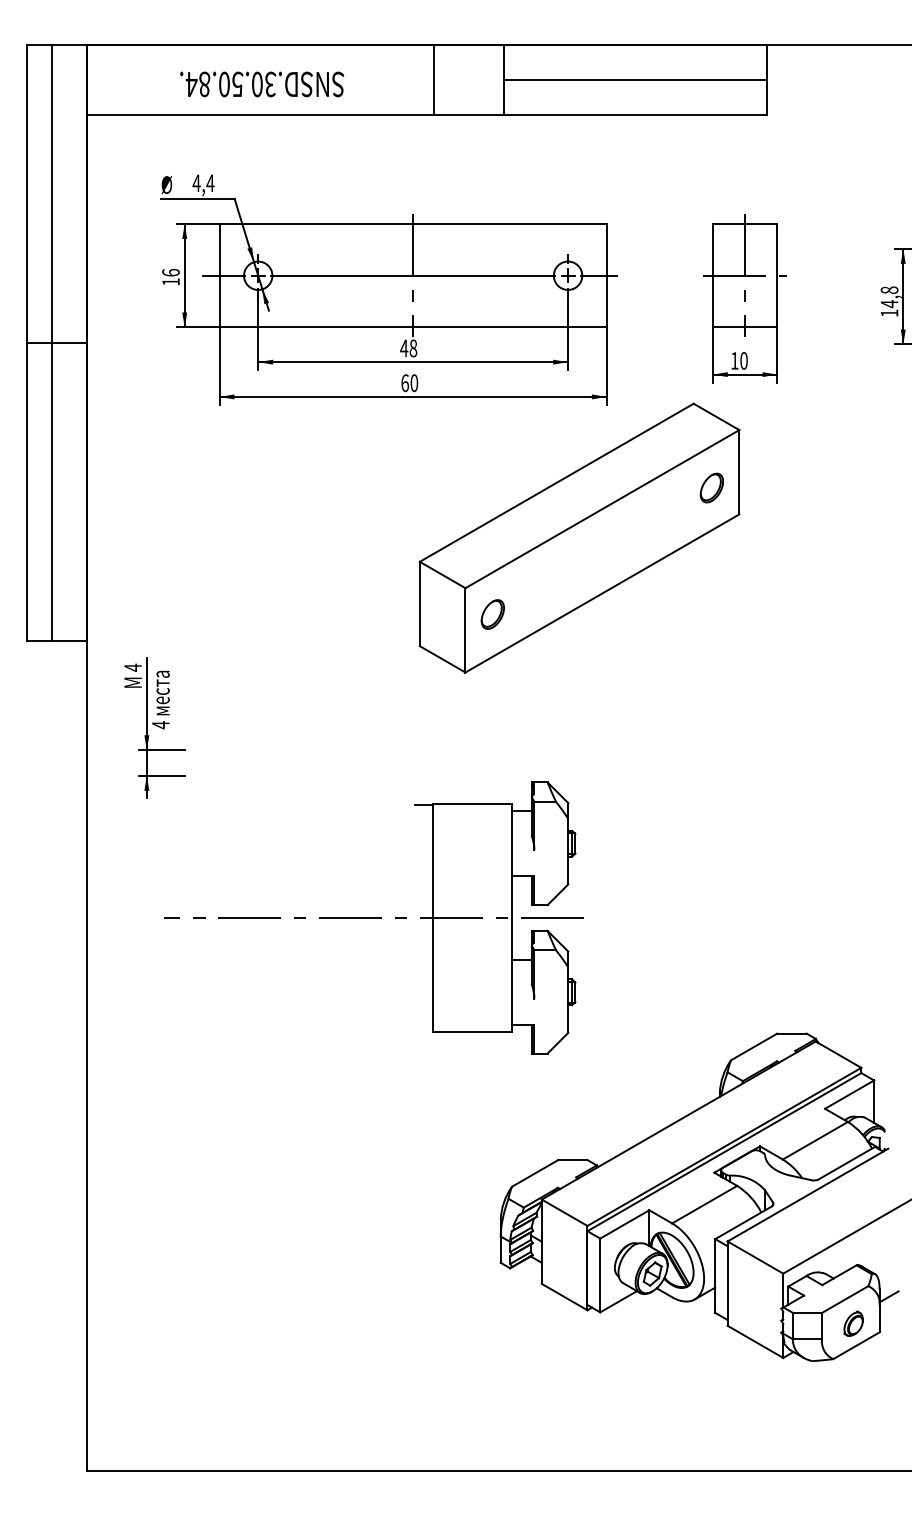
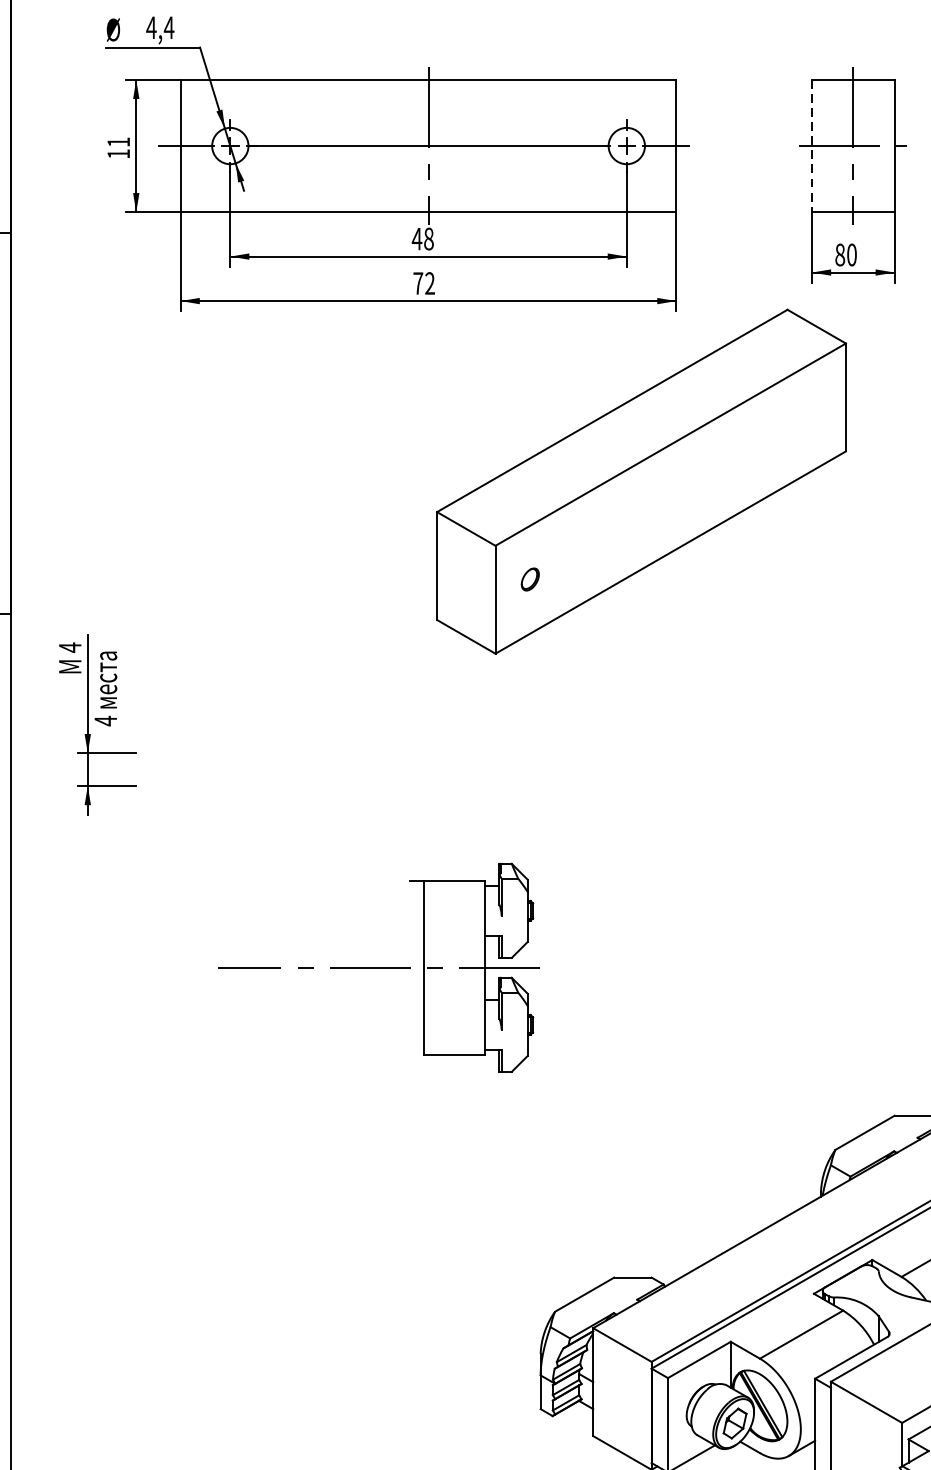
text: (170, 272) -> (118, 141), 16 -> 11
line: (712, 275) -> (811, 145), solid -> dashed
text: (734, 360) -> (839, 254), 10 -> 80
text: (409, 383) -> (423, 283), 60 -> 72
part: (711, 487) -> (810, 416), removed
part: (492, 614) -> (530, 579), size x0.6
part: (373, 917) -> (377, 967), size x0.6

